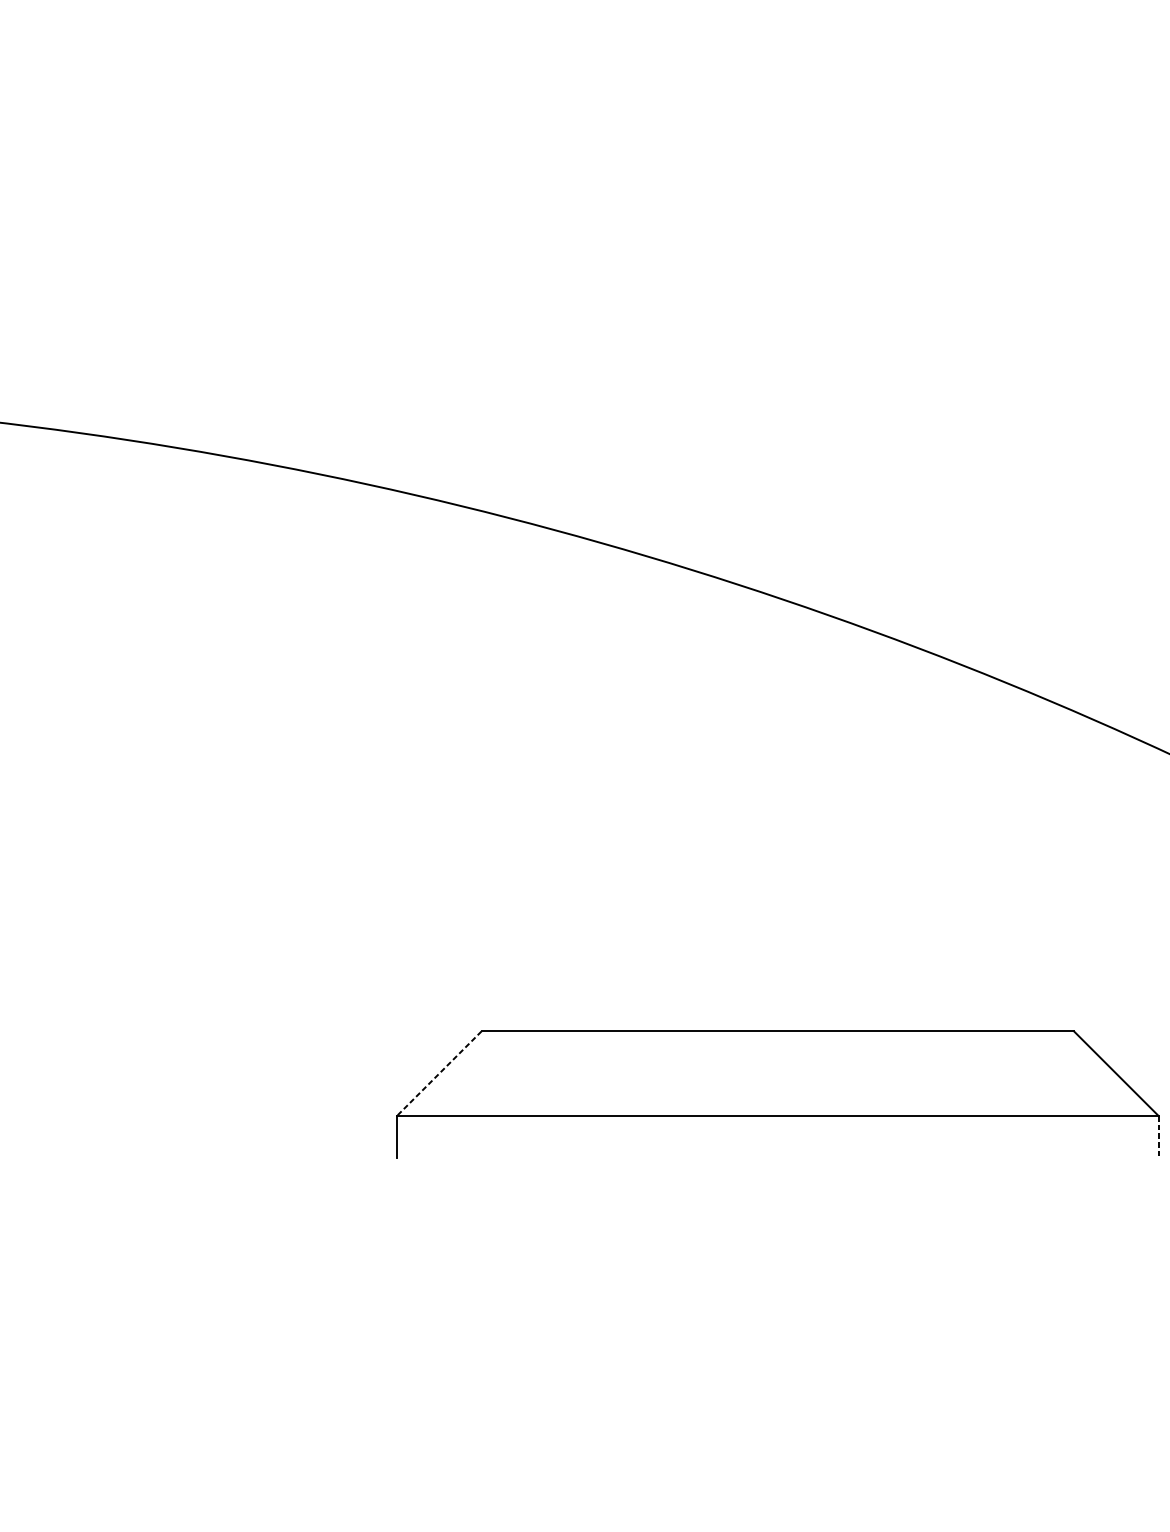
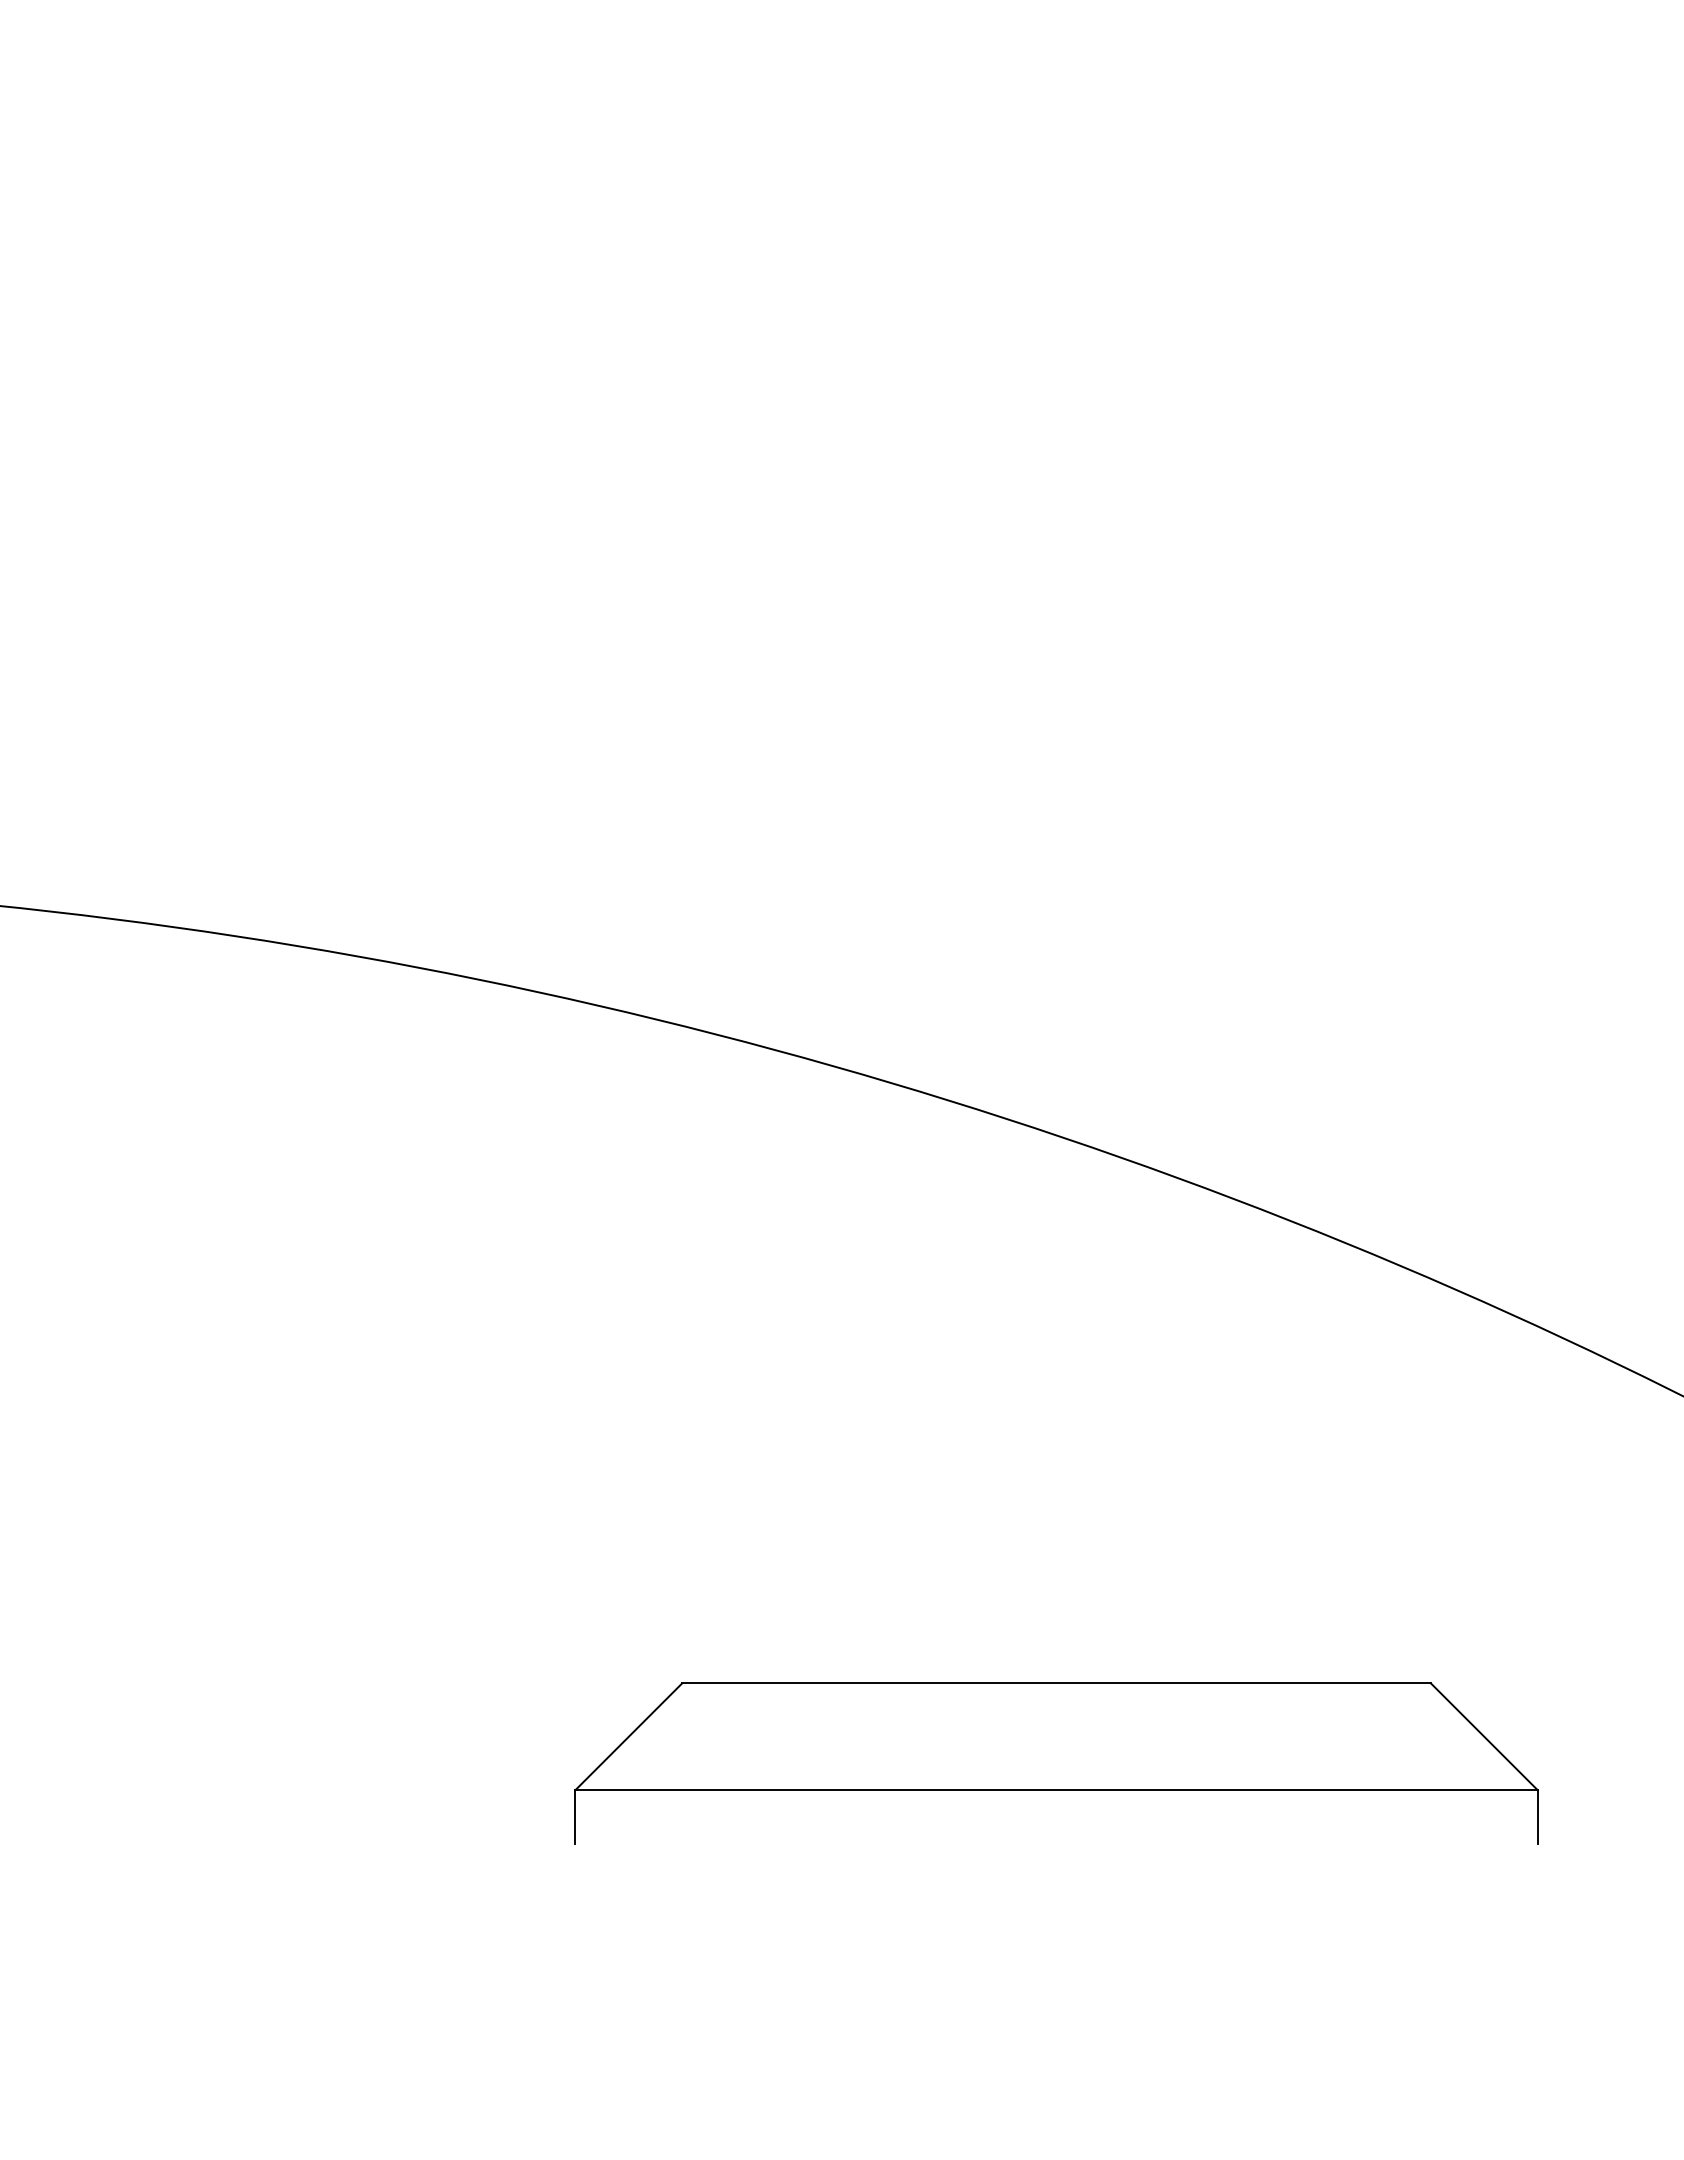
line: (439, 1073) -> (628, 1736), dashed -> solid
line: (1158, 1137) -> (1537, 1817), dashed -> solid

